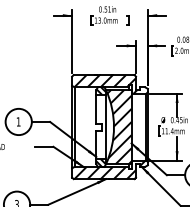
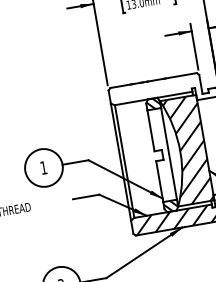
hatch: (105, 84) -> (157, 93), removed

